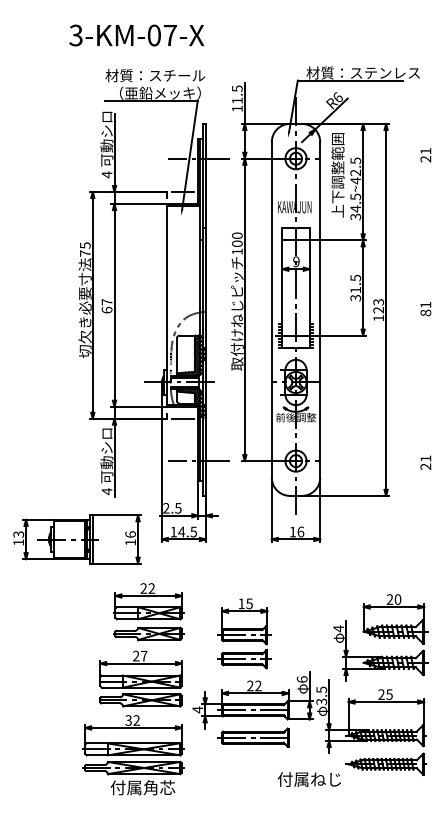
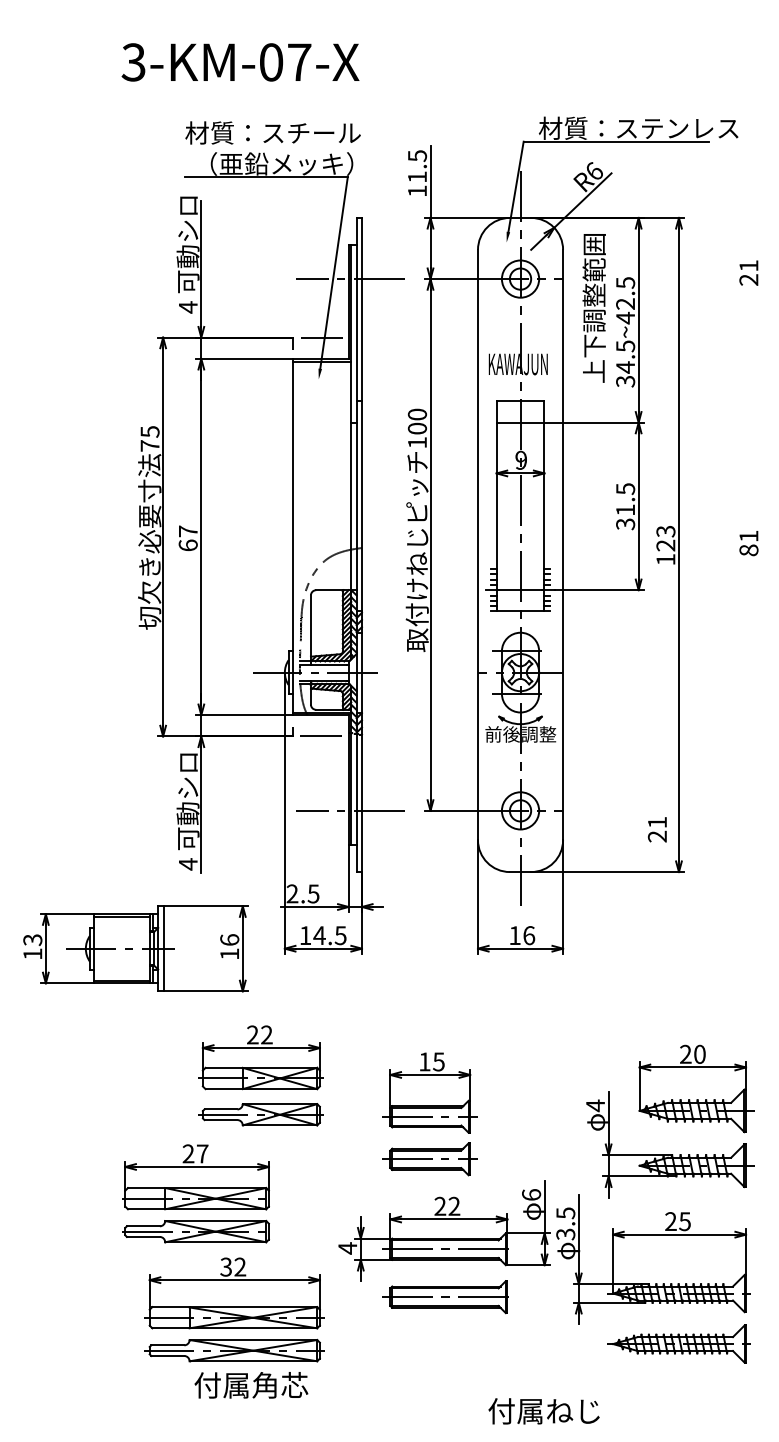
text: (425, 462) -> (656, 829), moved
part: (140, 678) -> (196, 1193), moved
text: (308, 779) -> (542, 1411), moved

